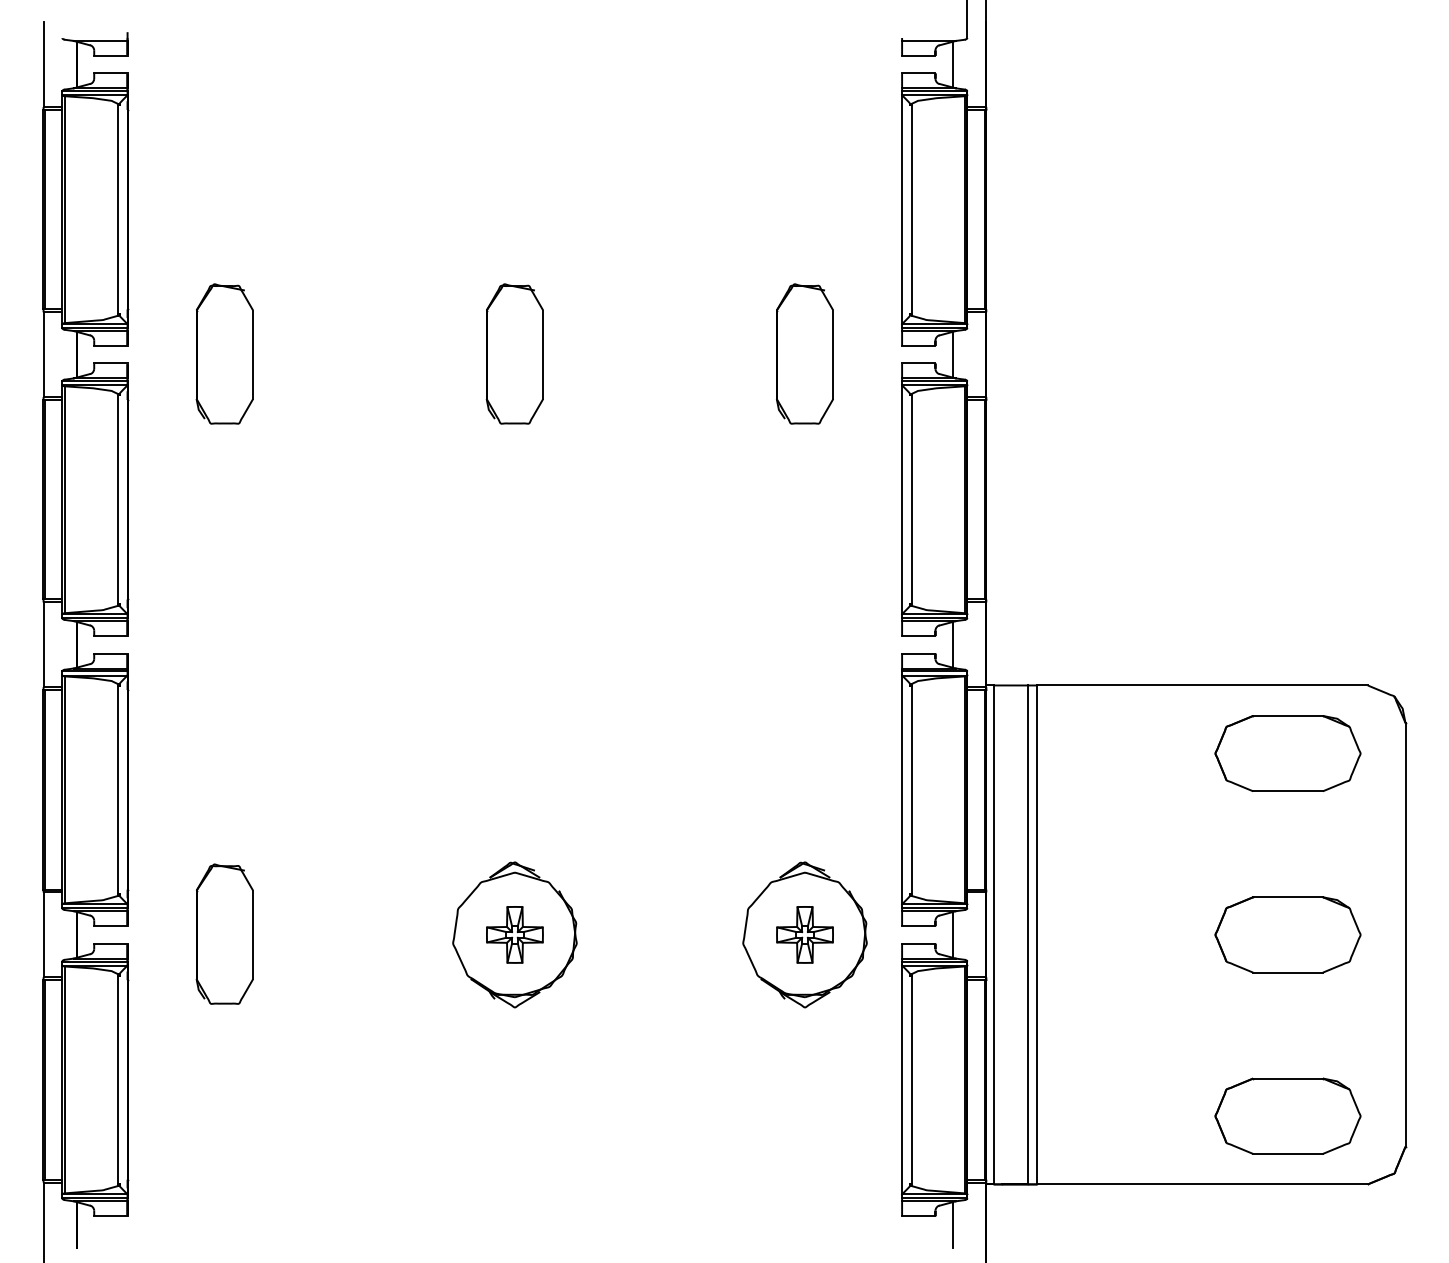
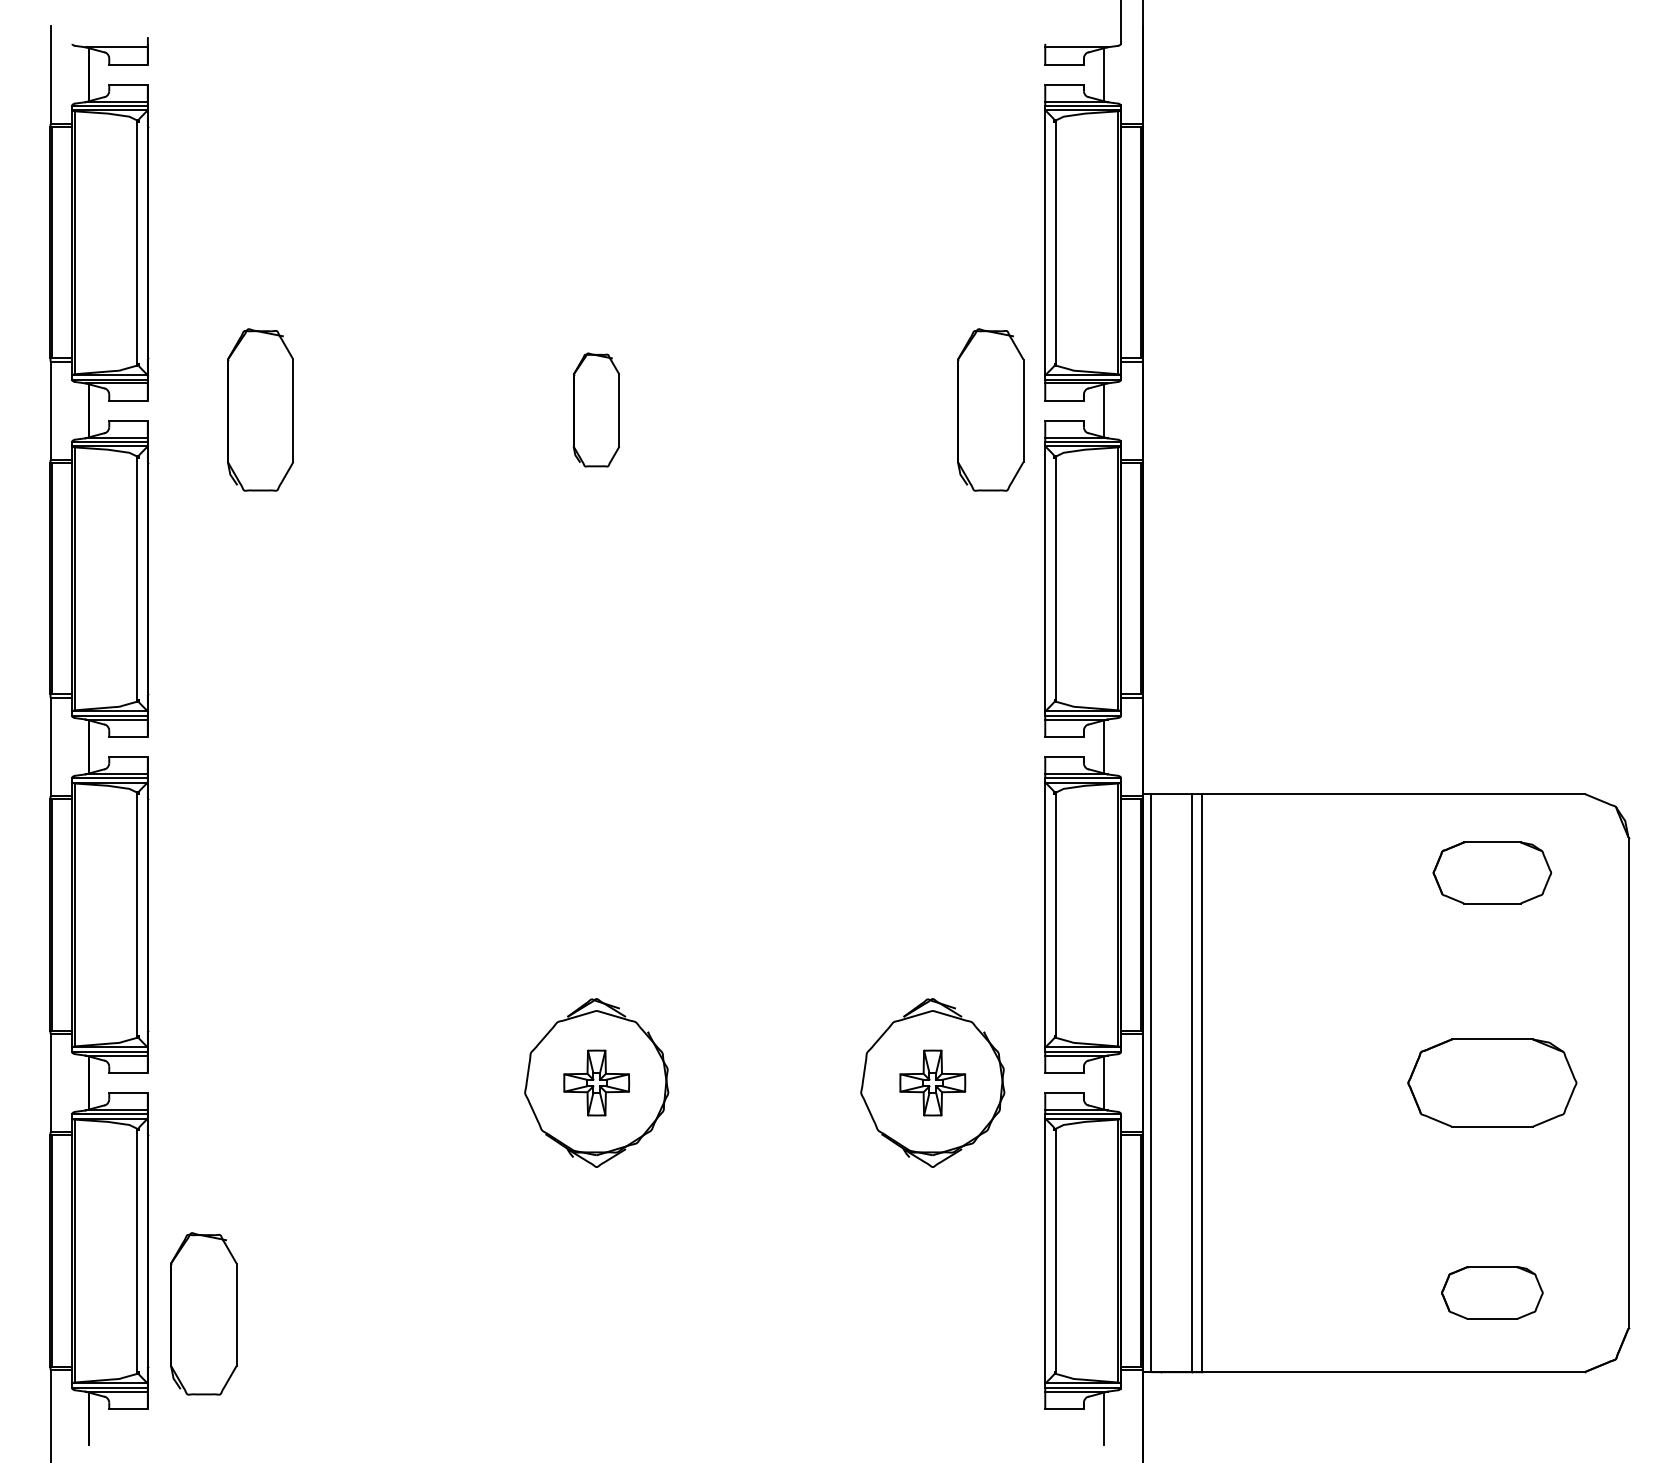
part: (514, 353) -> (596, 409), size x0.7
part: (804, 353) -> (990, 409), moved
part: (1287, 753) -> (1491, 872), size x0.7
part: (224, 933) -> (203, 1313), moved
part: (1287, 1115) -> (1491, 1292), size x0.6

